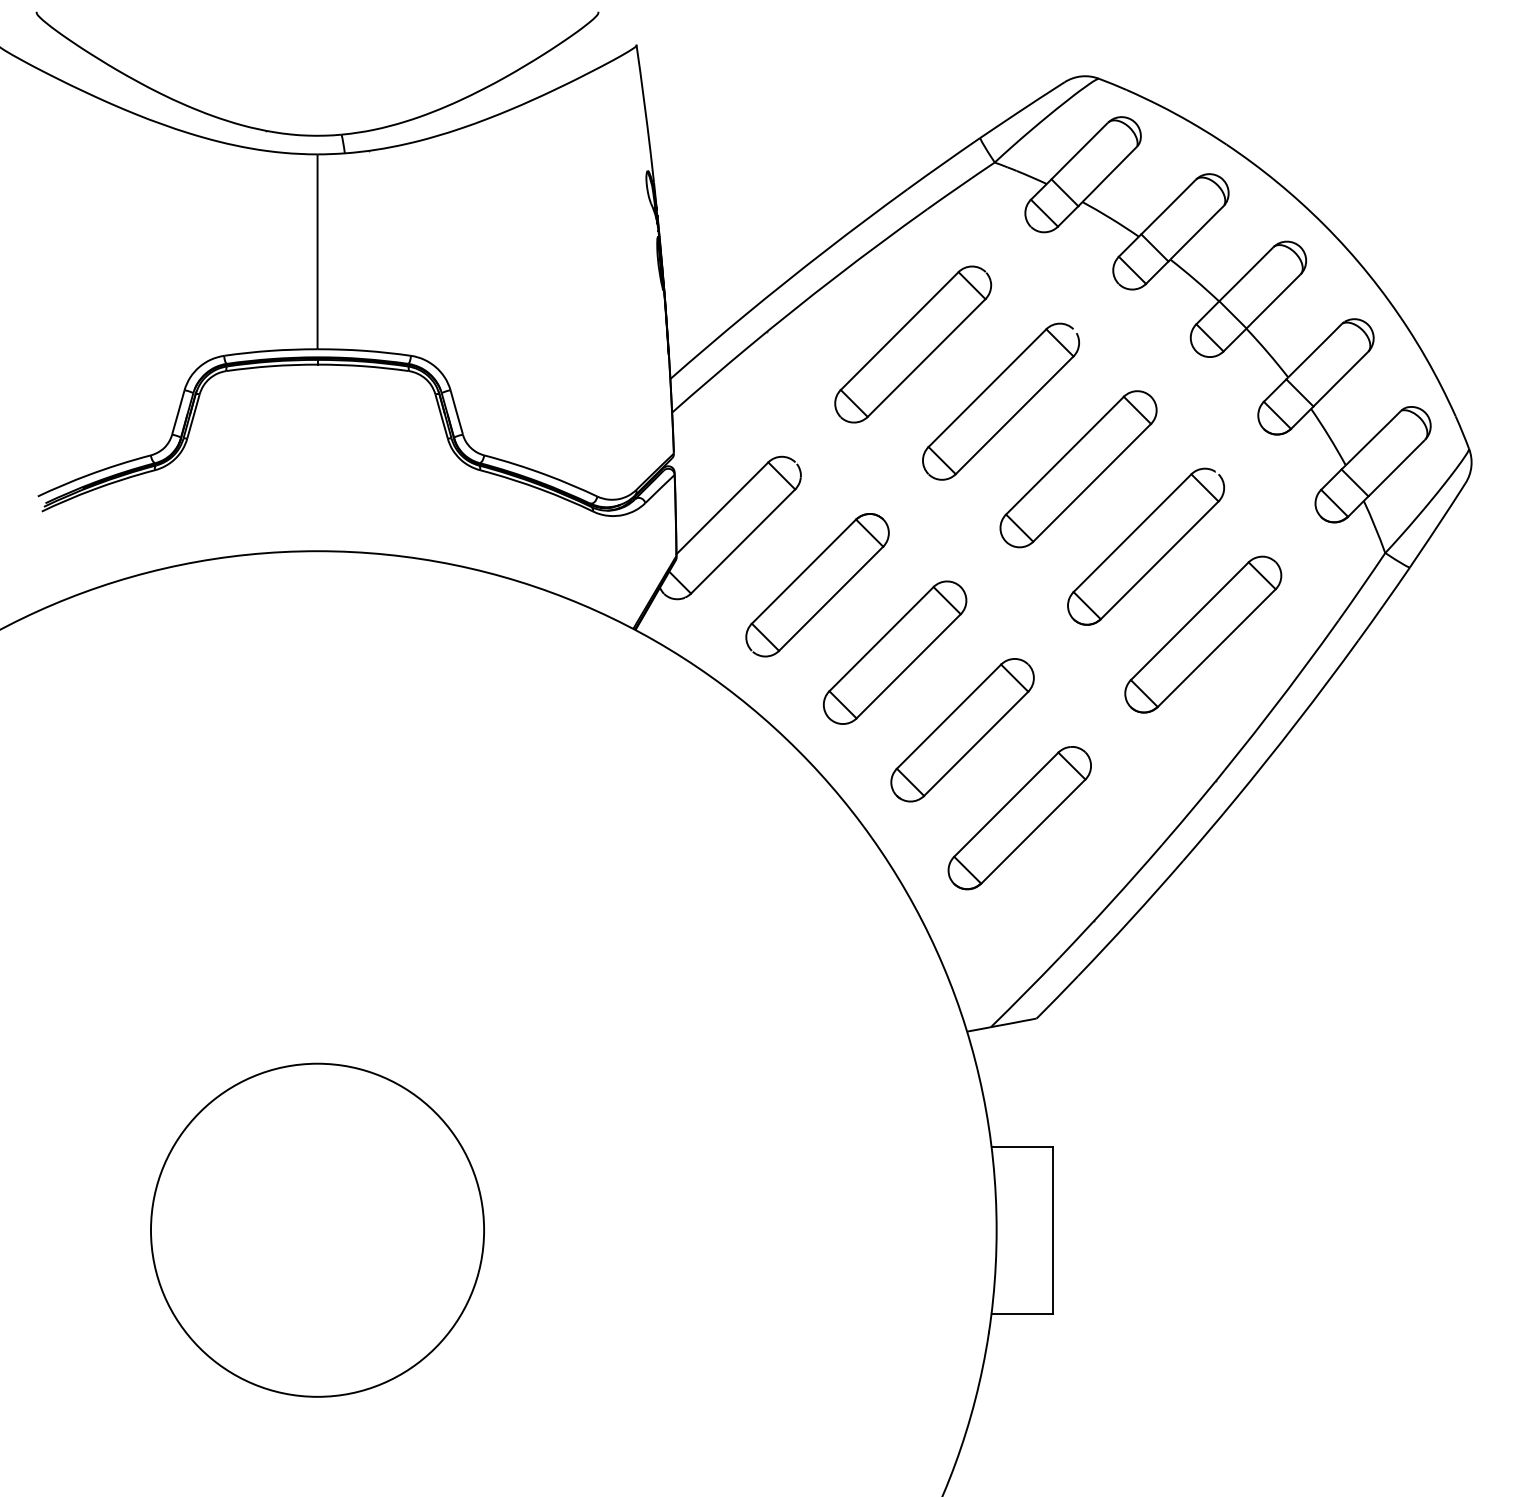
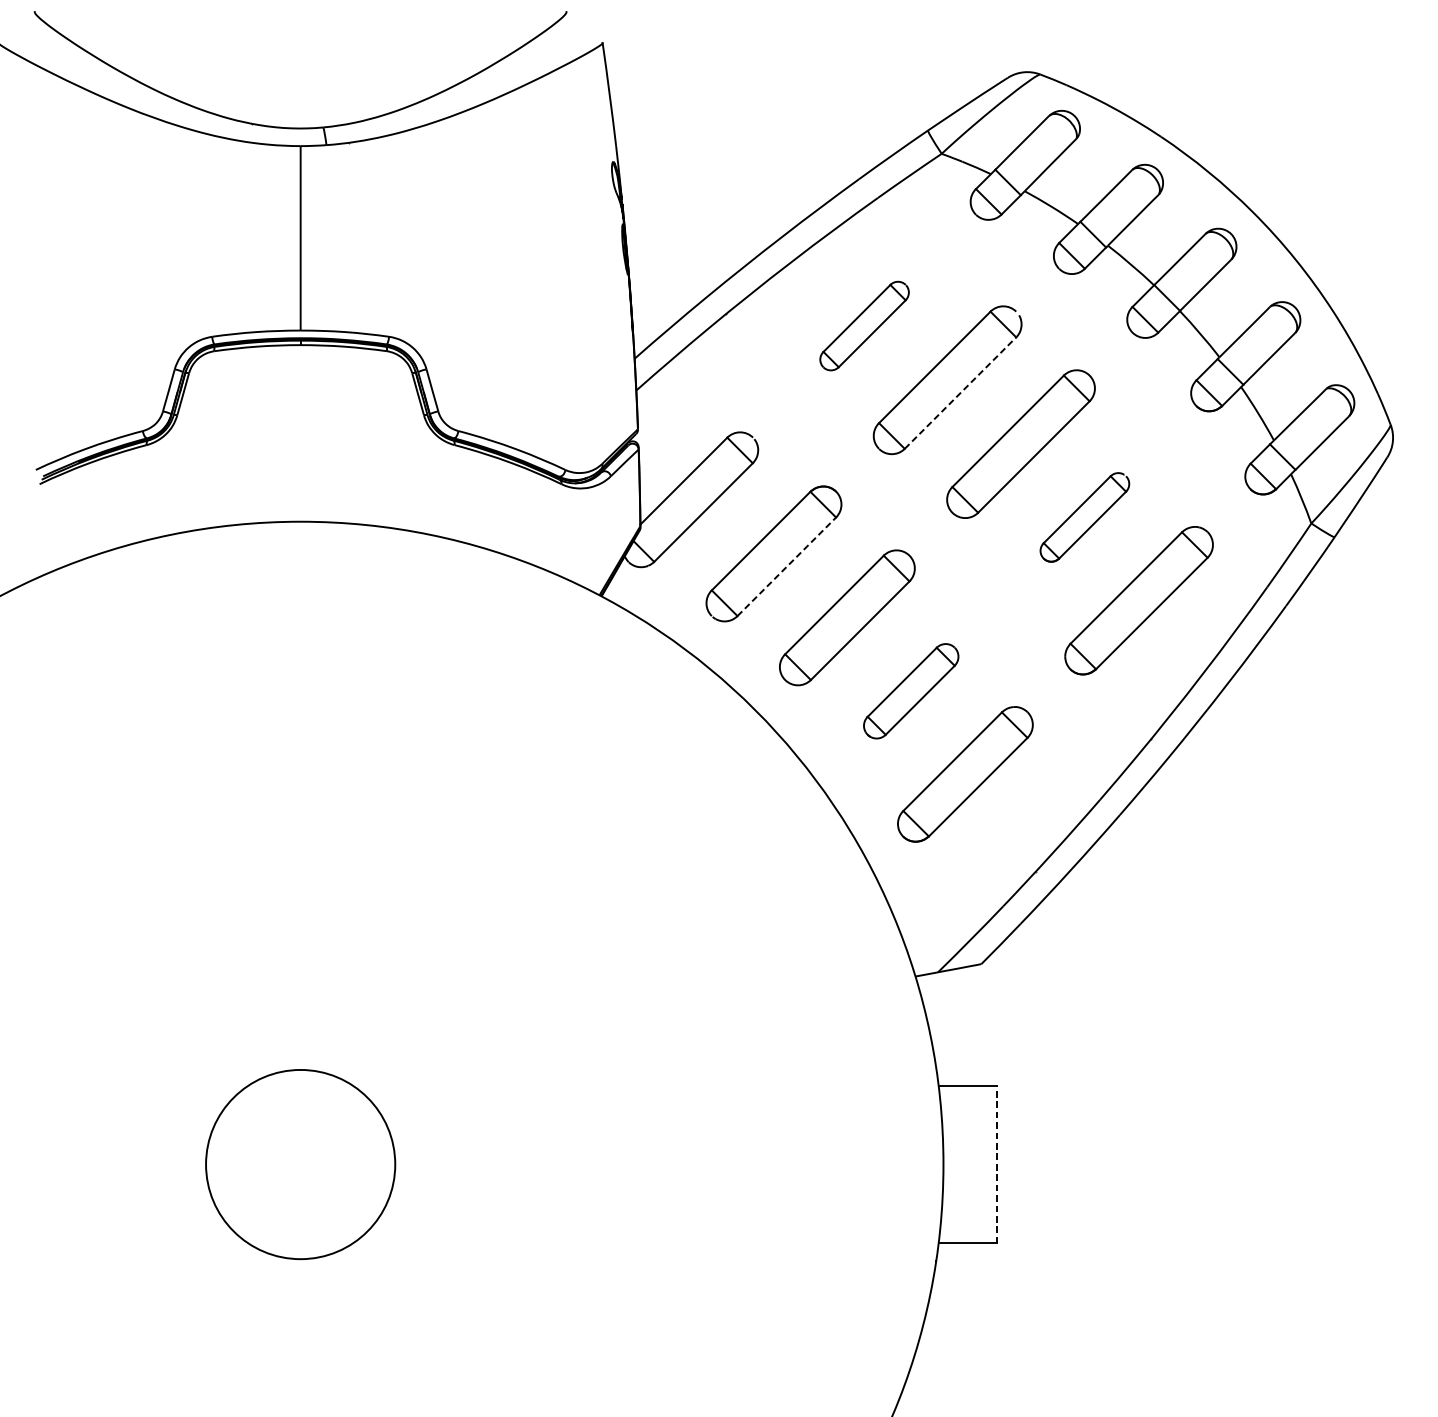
part: (913, 344) -> (864, 326), size x0.6
line: (1014, 414) -> (960, 392), solid -> dashed
part: (1145, 546) -> (1084, 517), size x0.6
line: (831, 598) -> (787, 566), solid -> dashed
part: (962, 730) -> (911, 691), size x0.7
circle: (317, 1229) -> (300, 1163), size x0.6
line: (1053, 1229) -> (997, 1163), solid -> dashed

